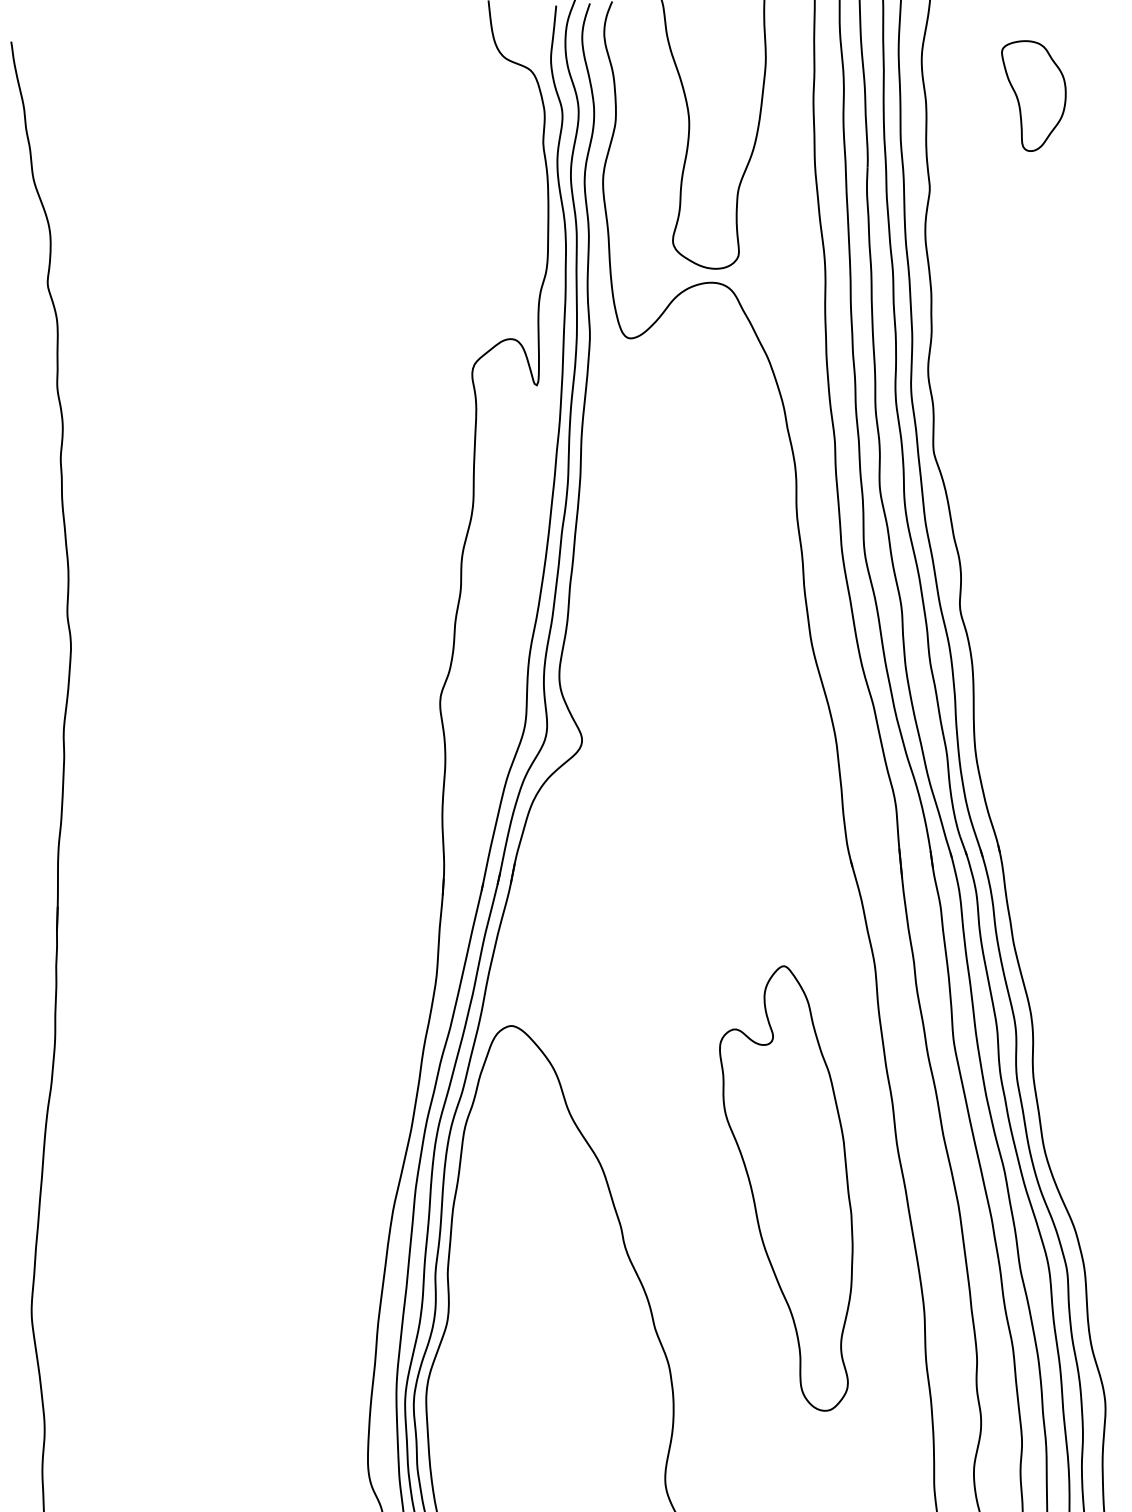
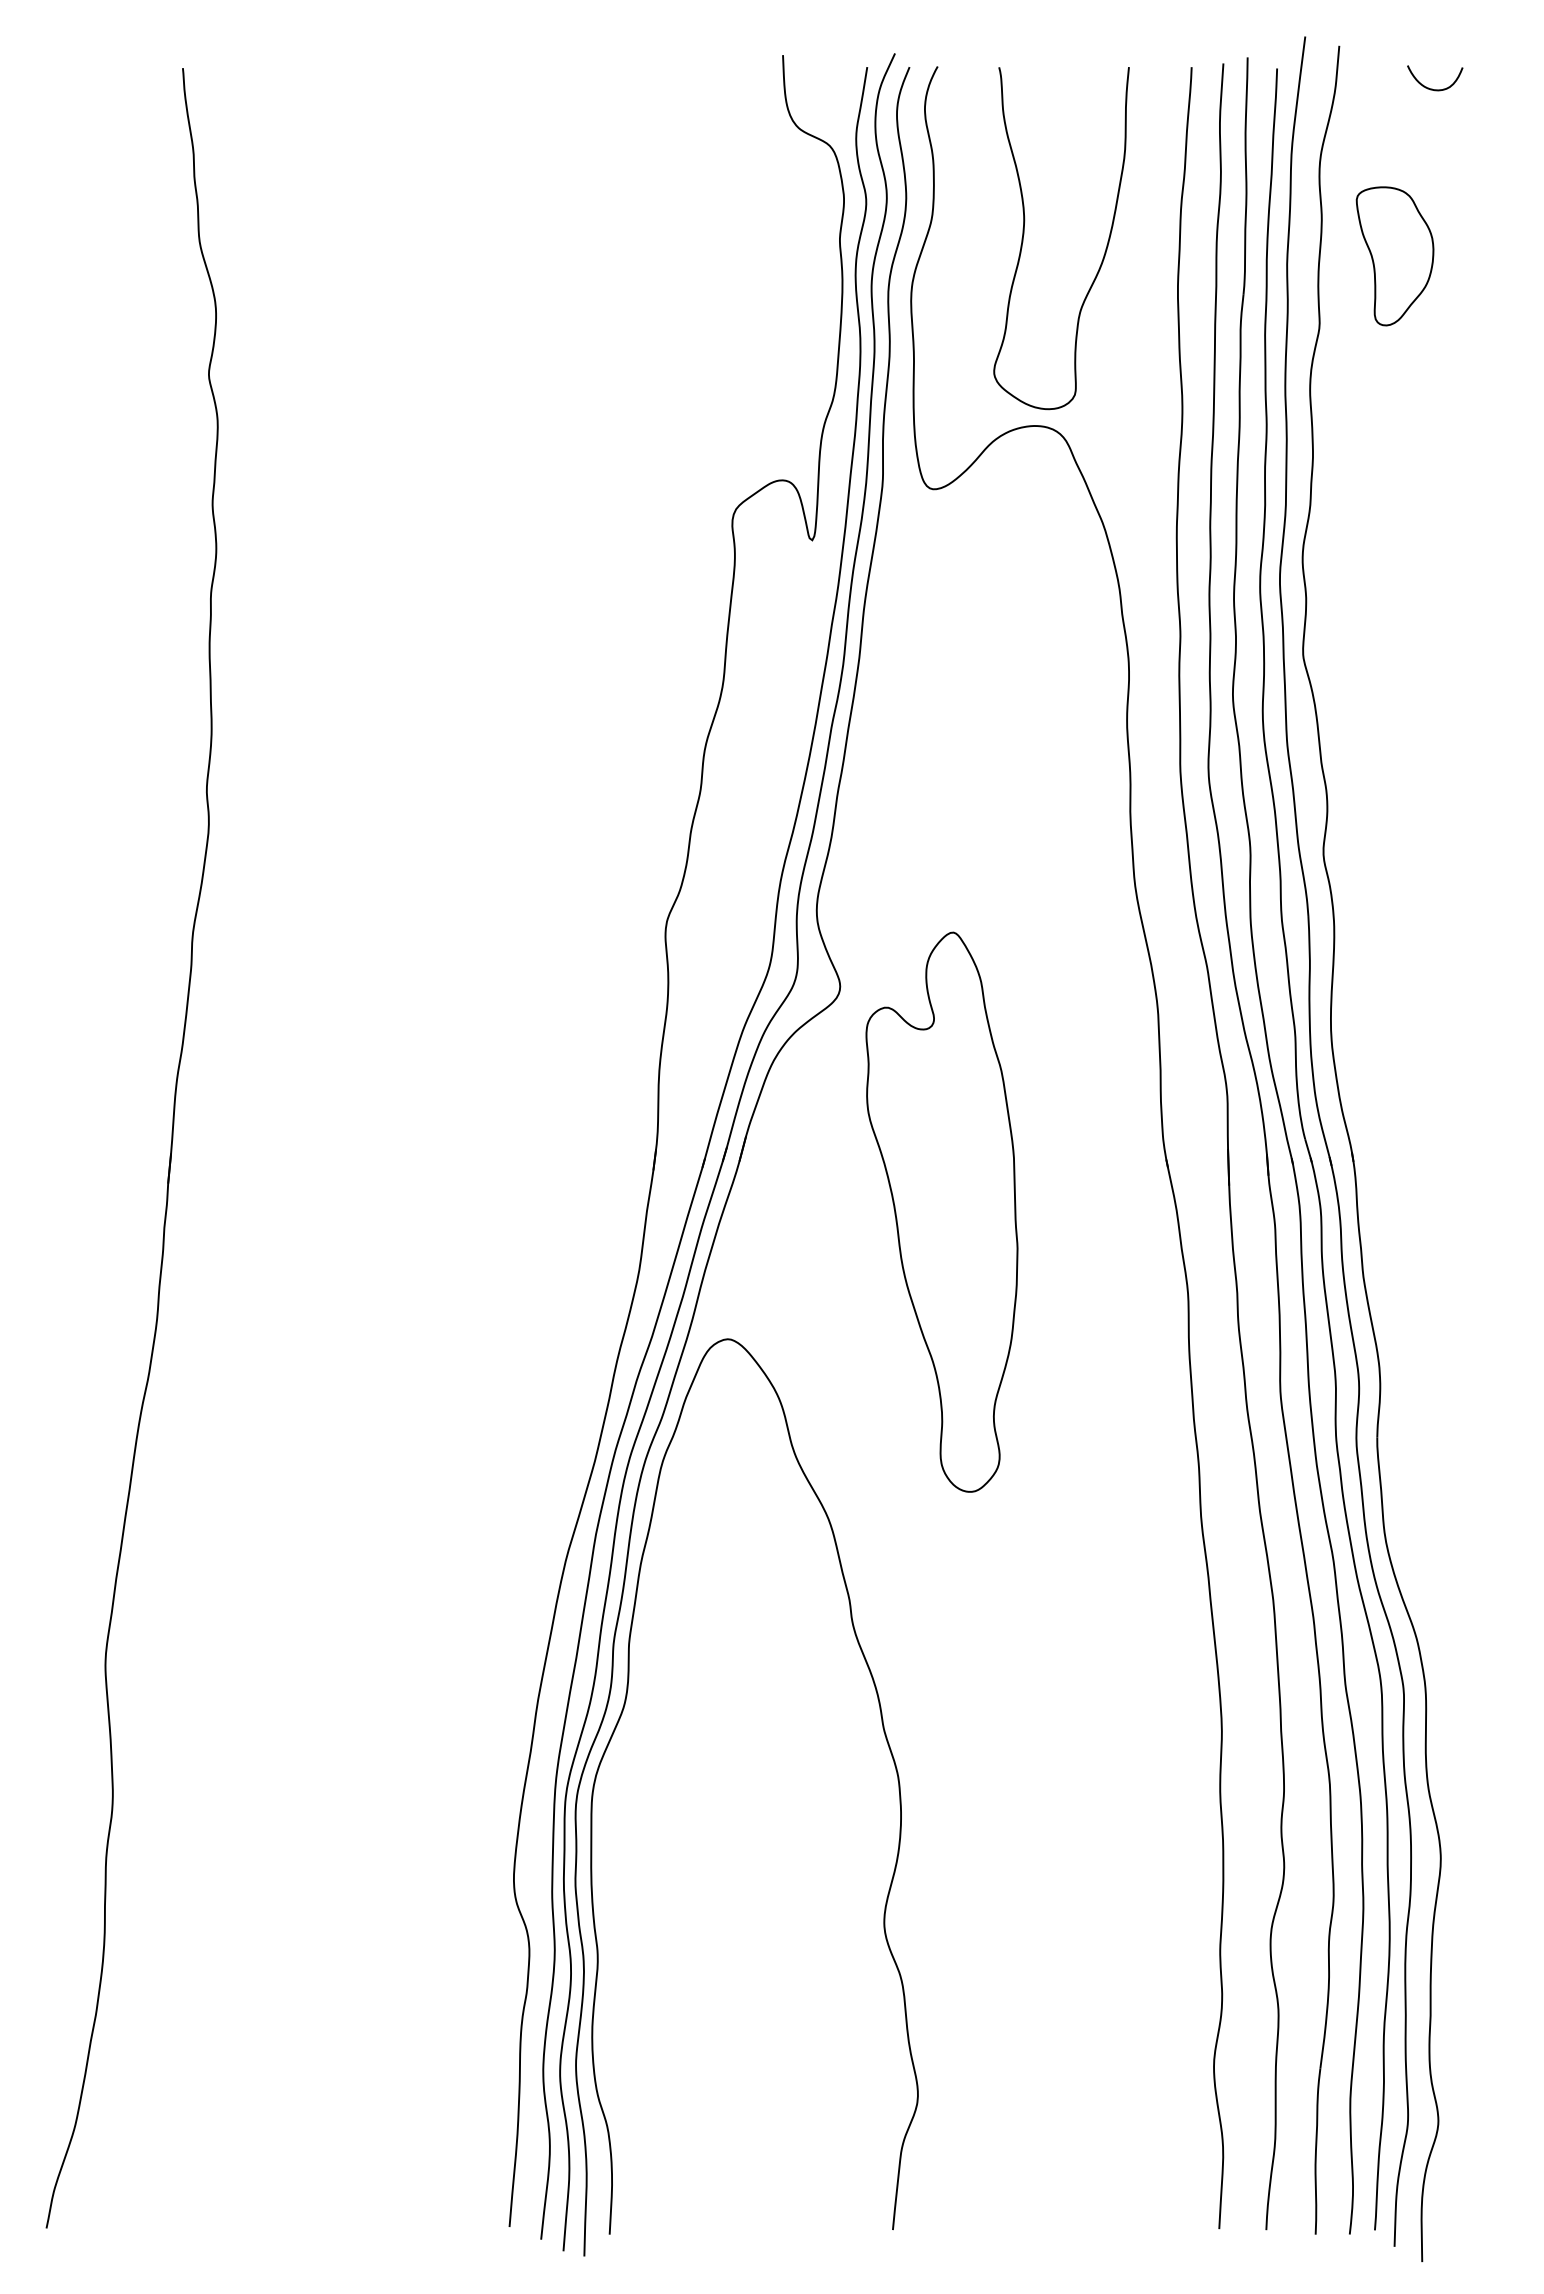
part: (1034, 95) -> (1394, 256), moved
part: (788, 1188) -> (941, 1211), moved

